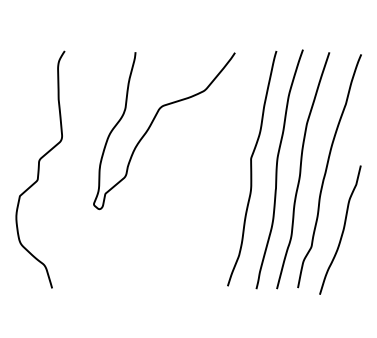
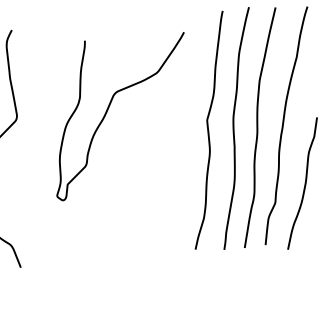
curve: (153, 122) -> (109, 109), moved

